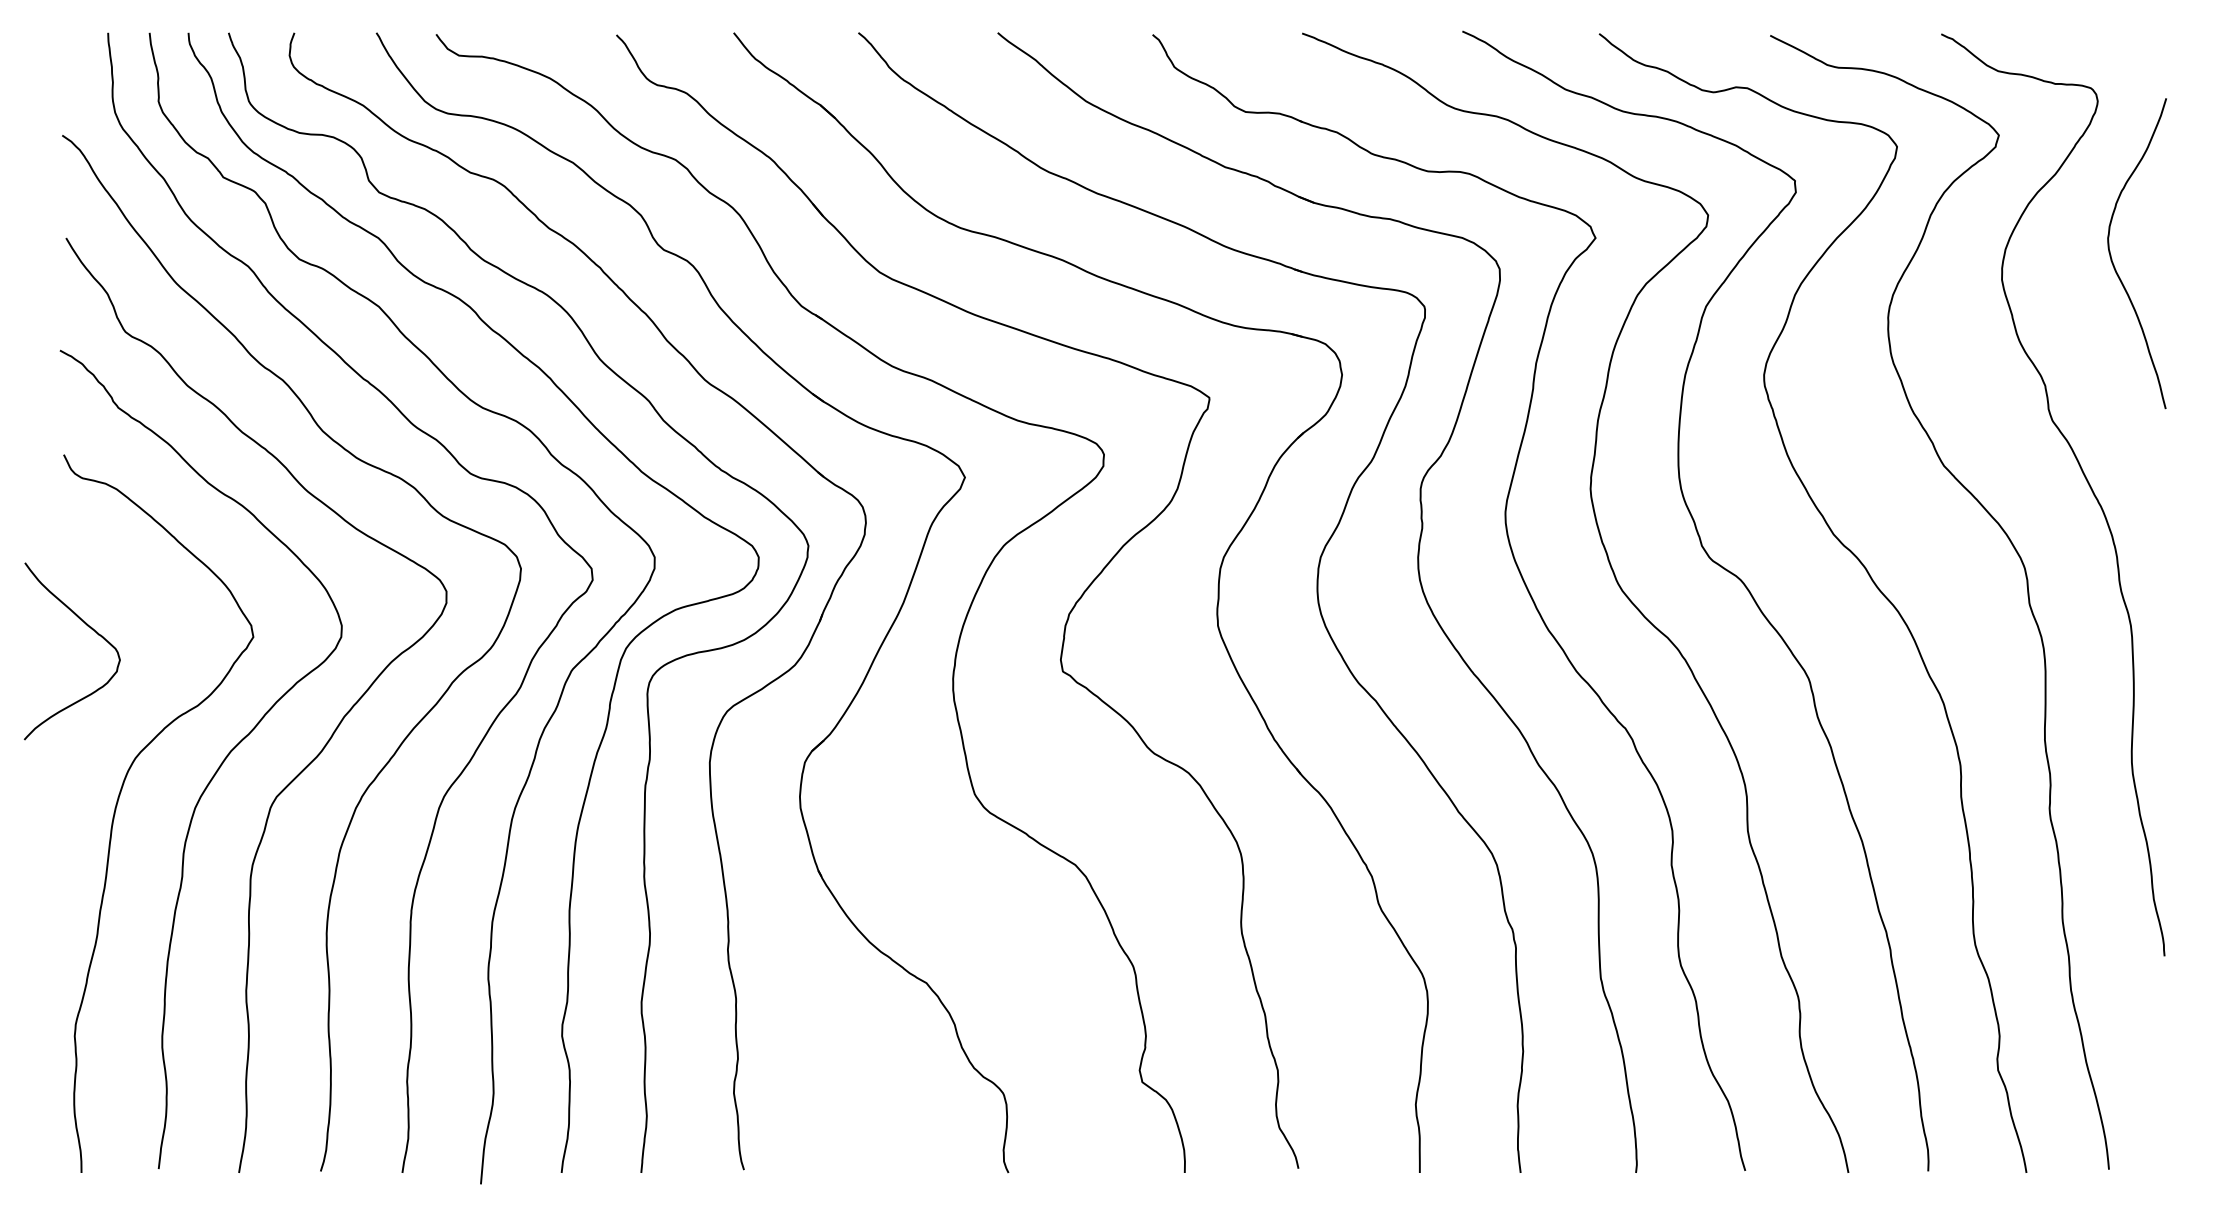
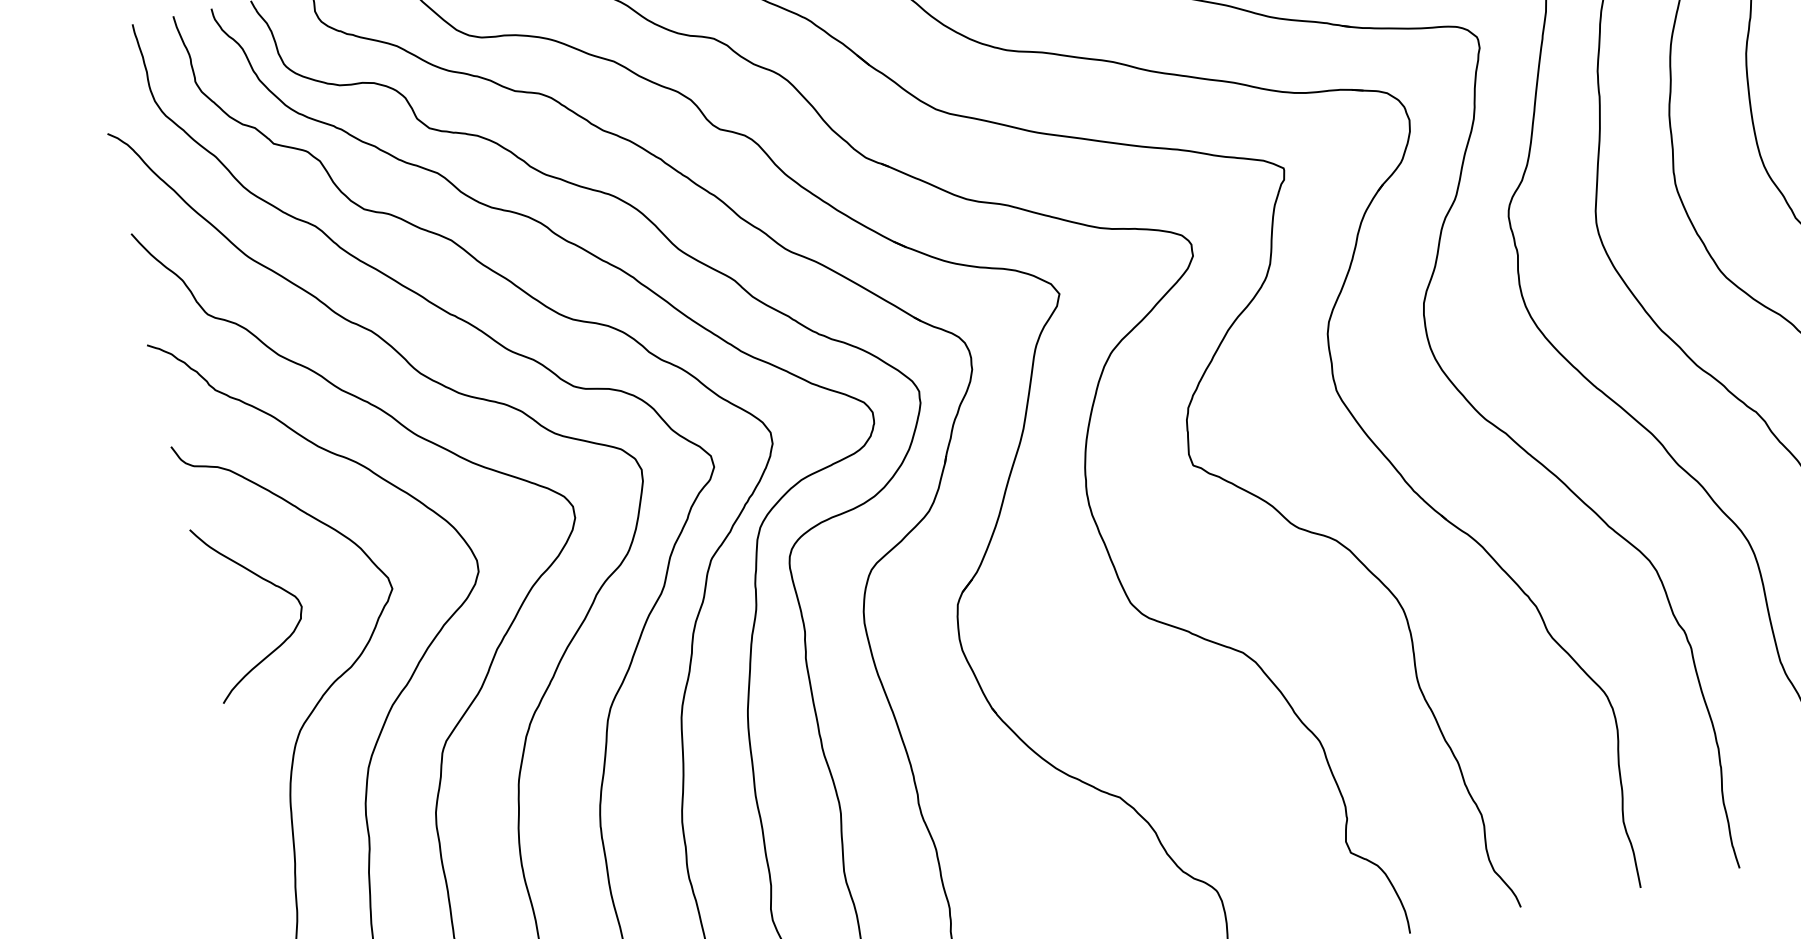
curve: (87, 626) -> (263, 580), moved

